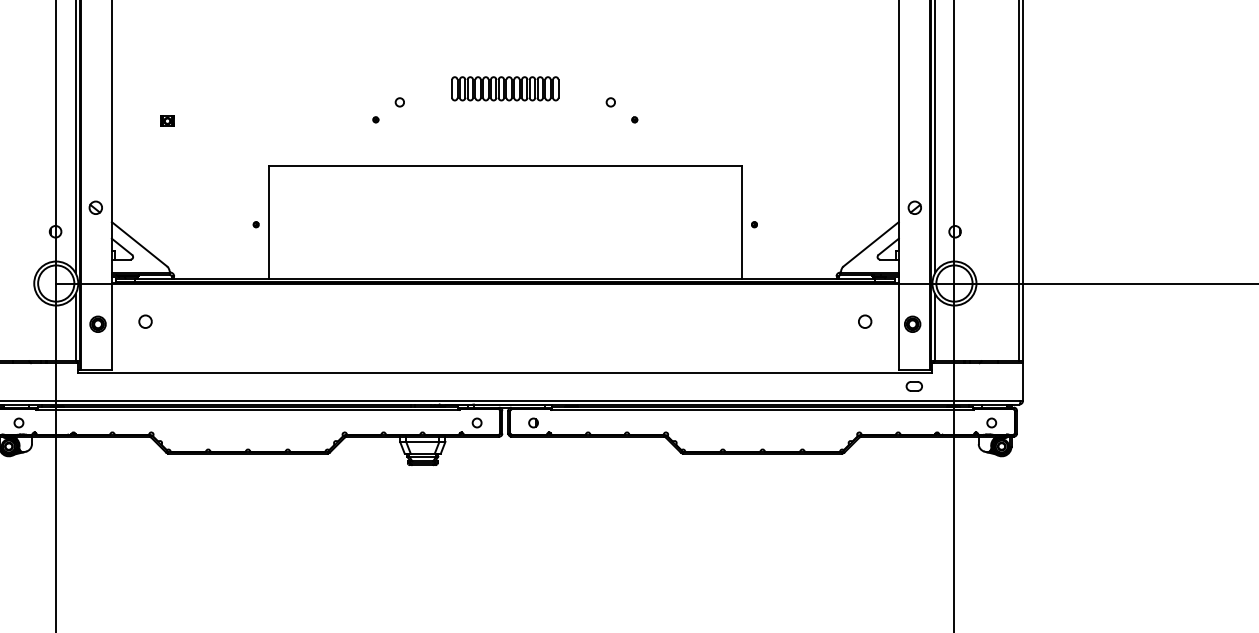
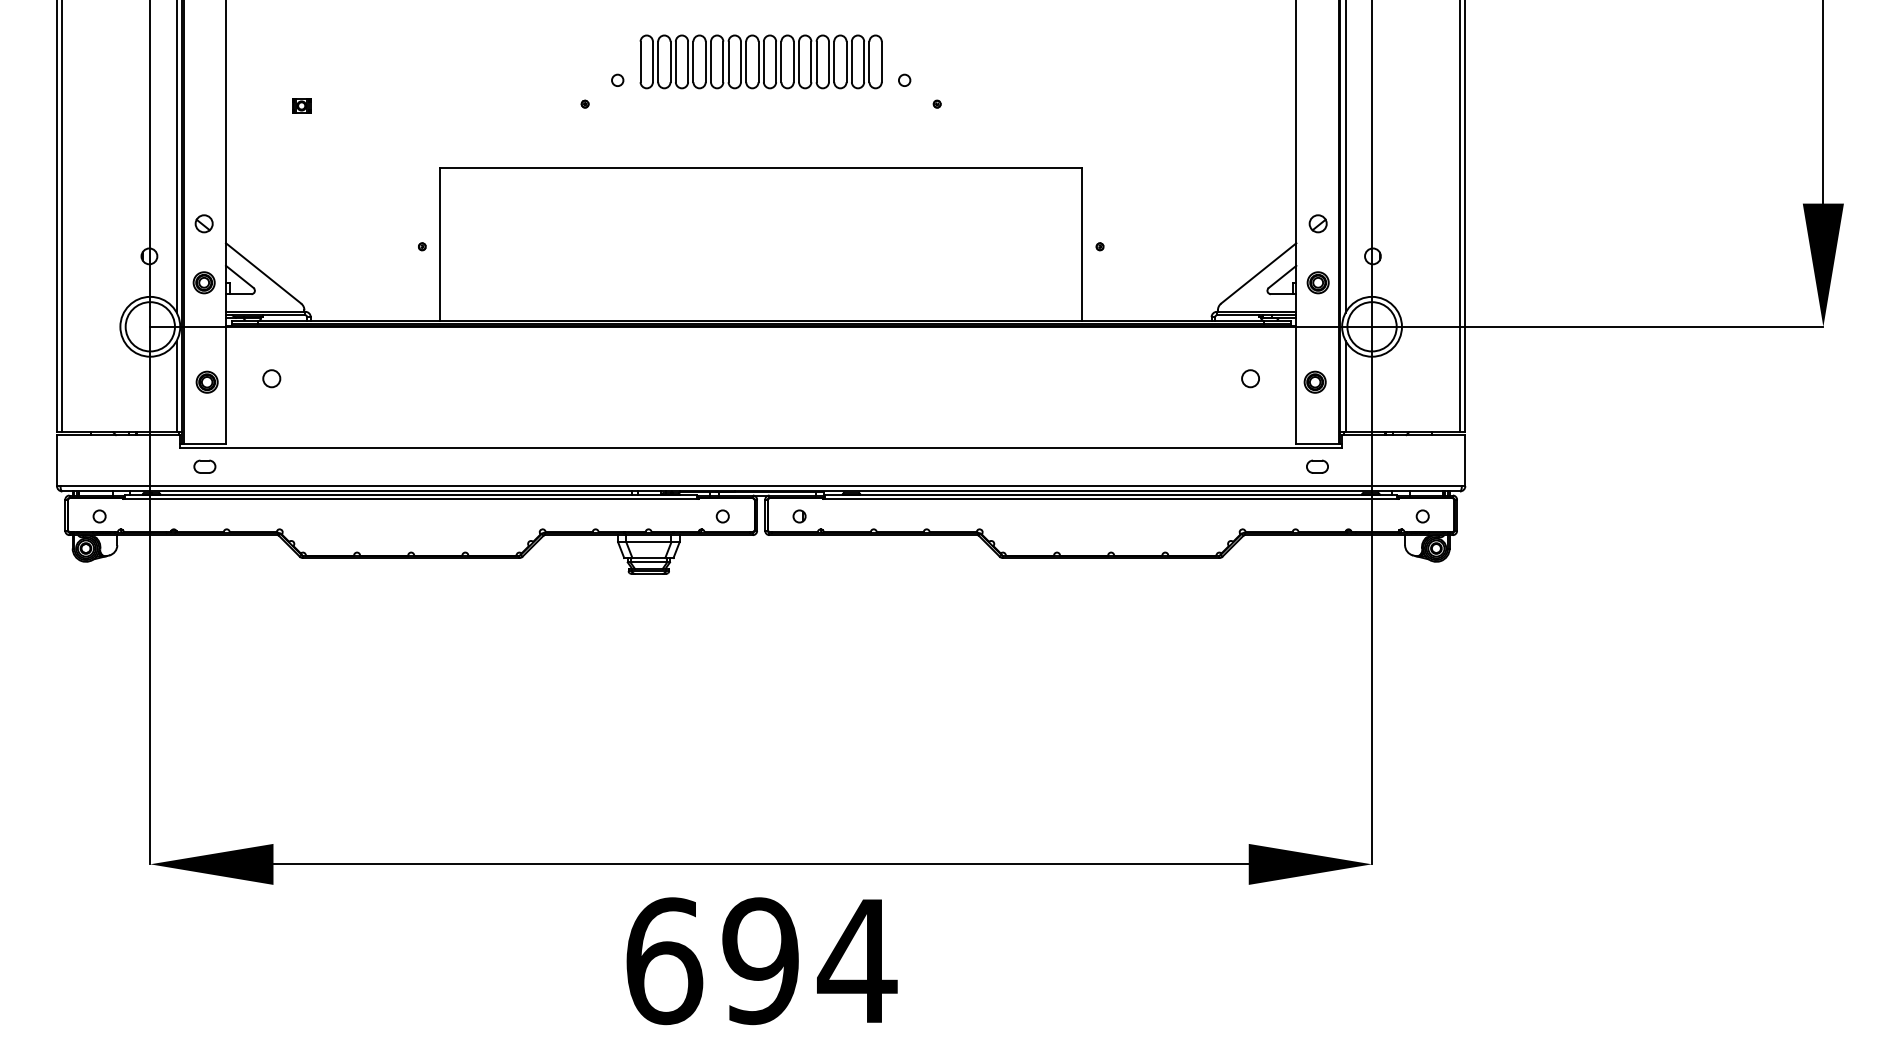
part: (504, 88) -> (760, 61), size x1.67
part: (95, 250) -> (203, 282), added
part: (914, 250) -> (1317, 282), added
part: (96, 386) -> (204, 466), added

